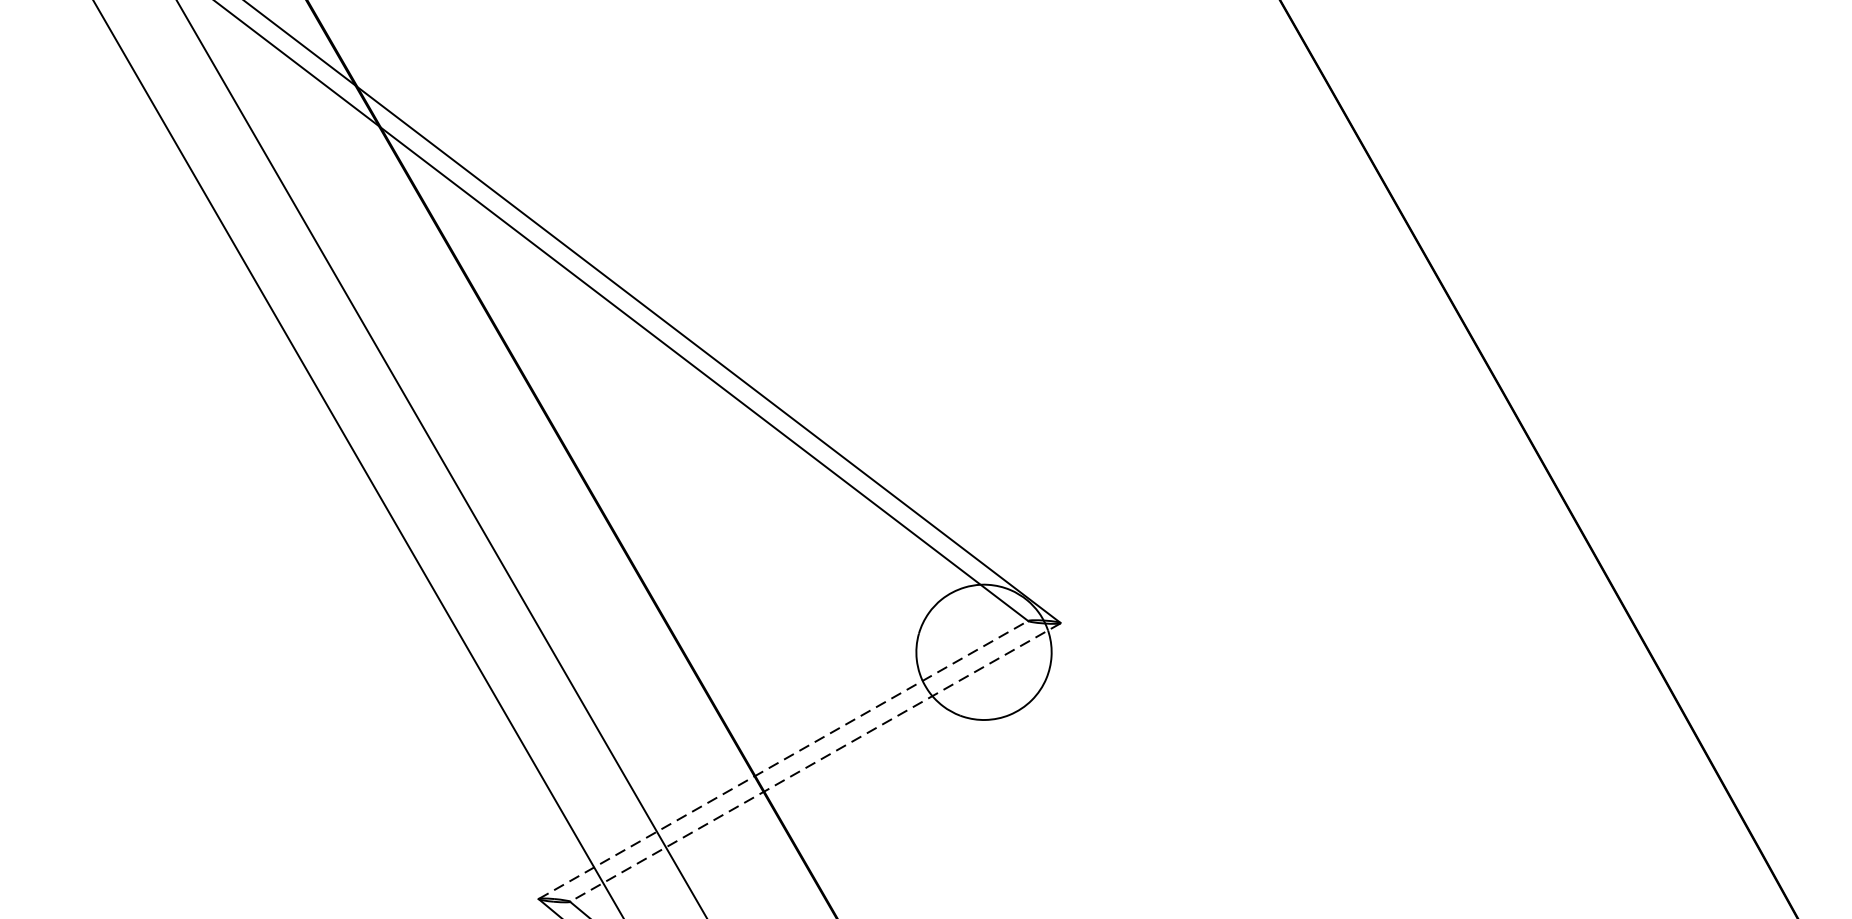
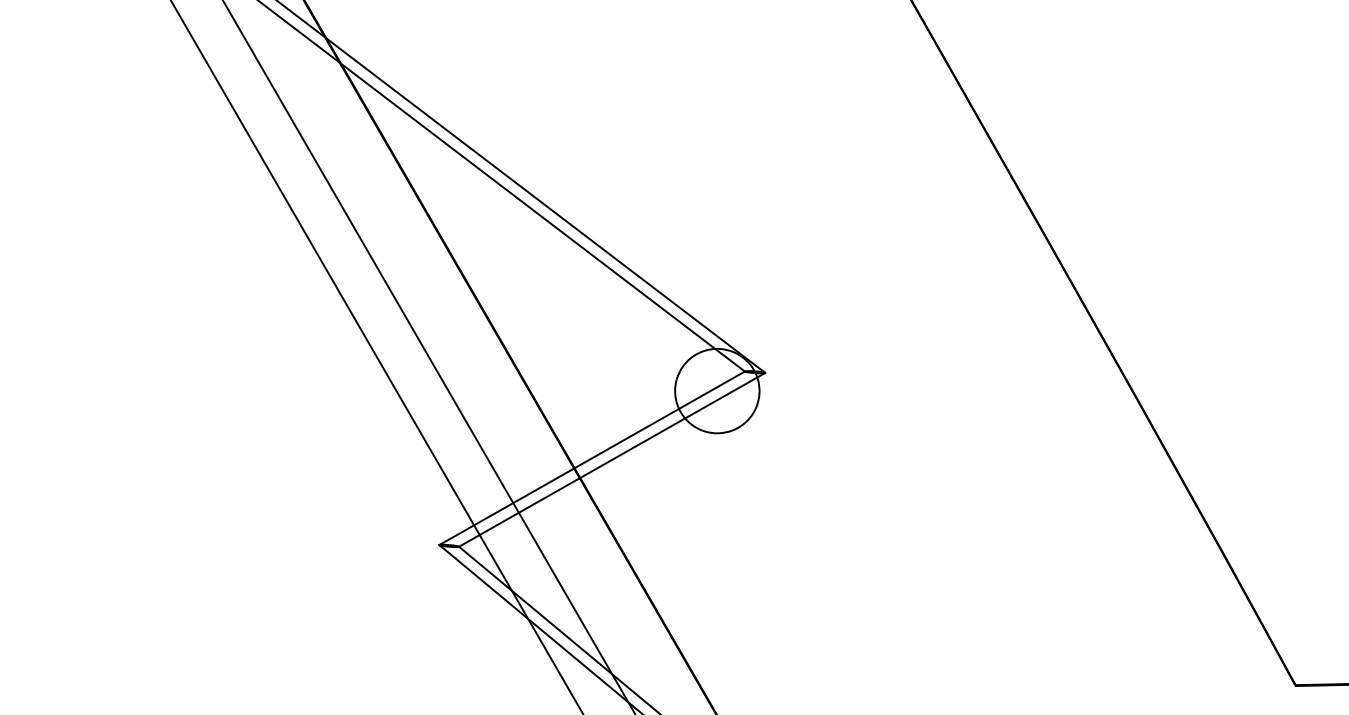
line: (783, 760) -> (592, 458), dashed -> solid
line: (815, 761) -> (612, 459), dashed -> solid

